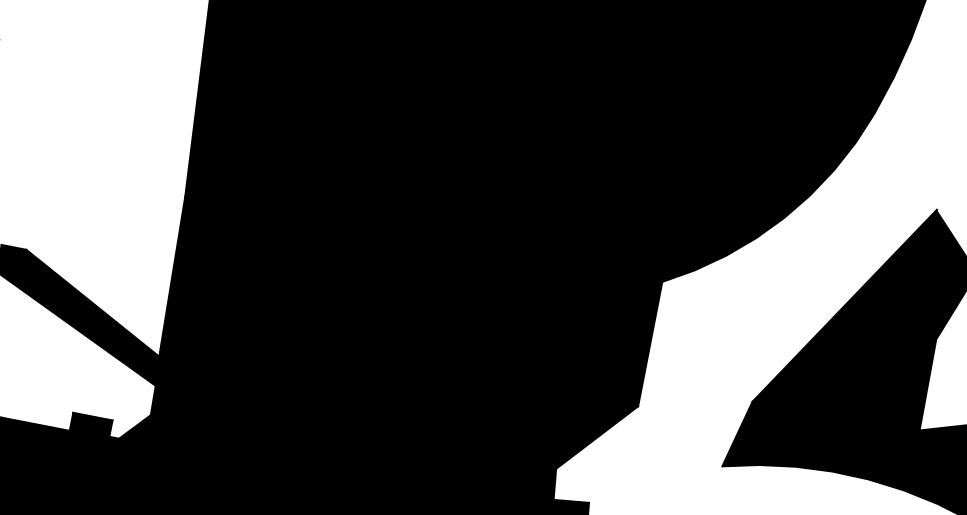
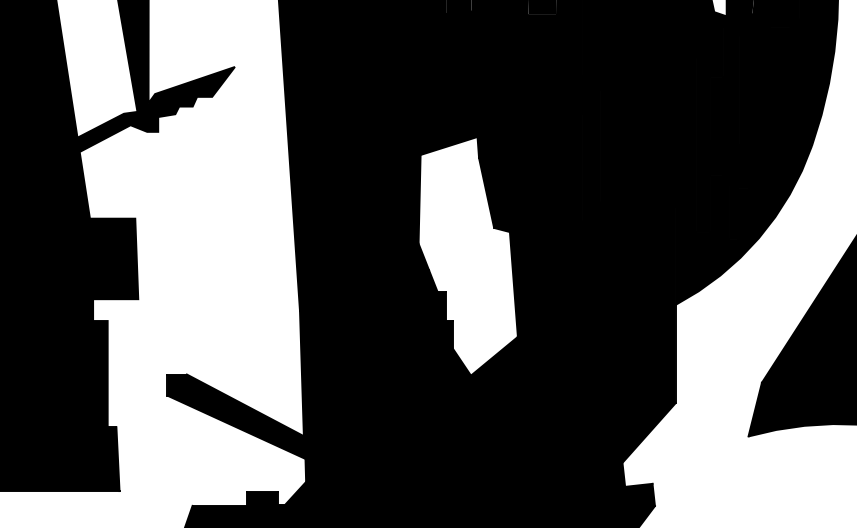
fill: (410, 168) -> (467, 255), removed

